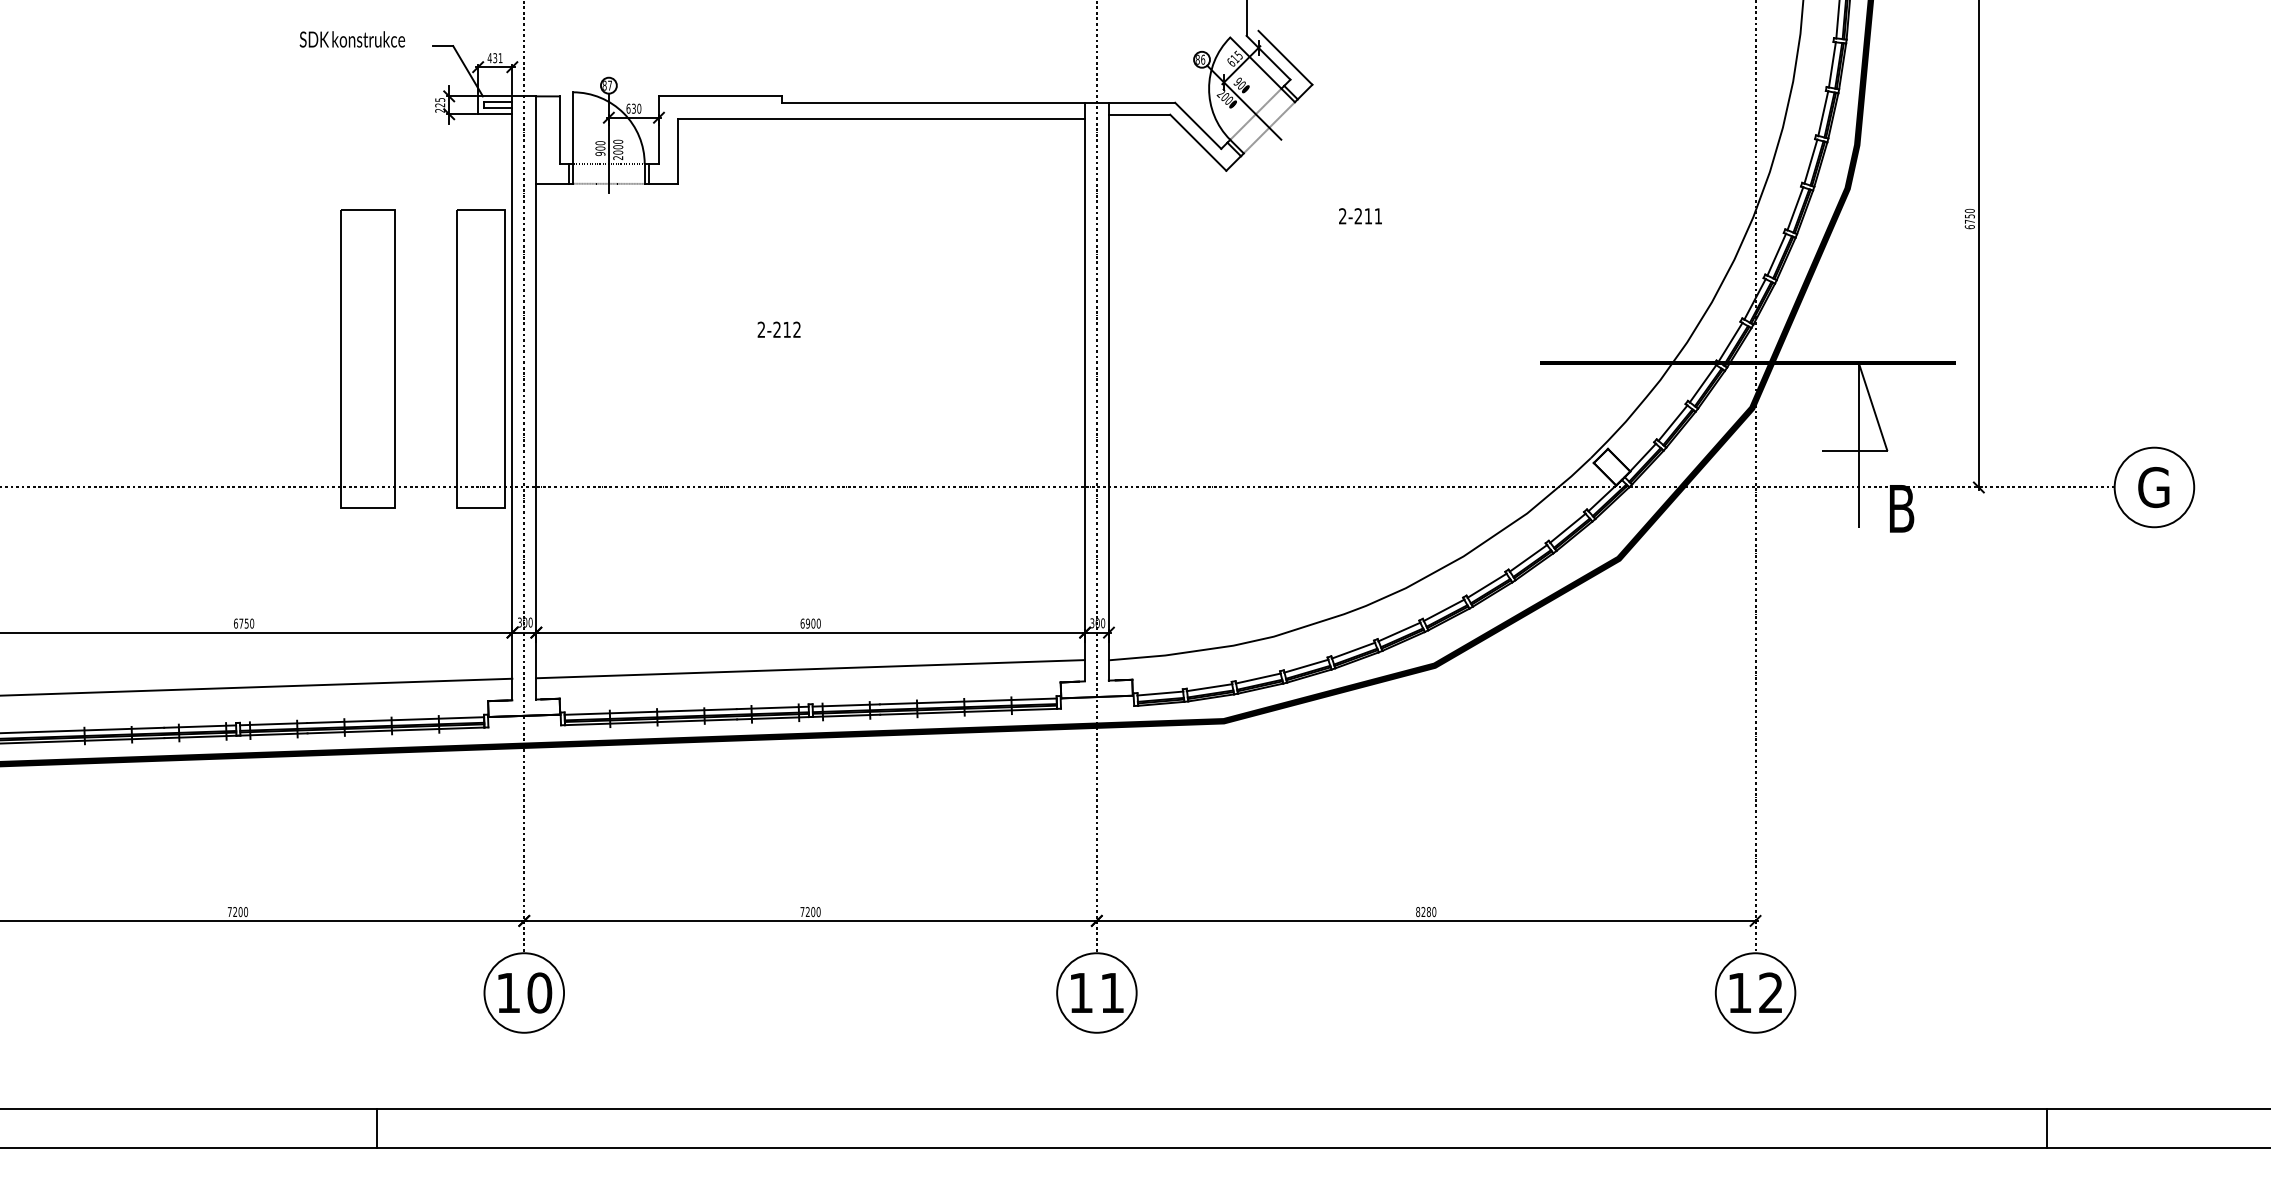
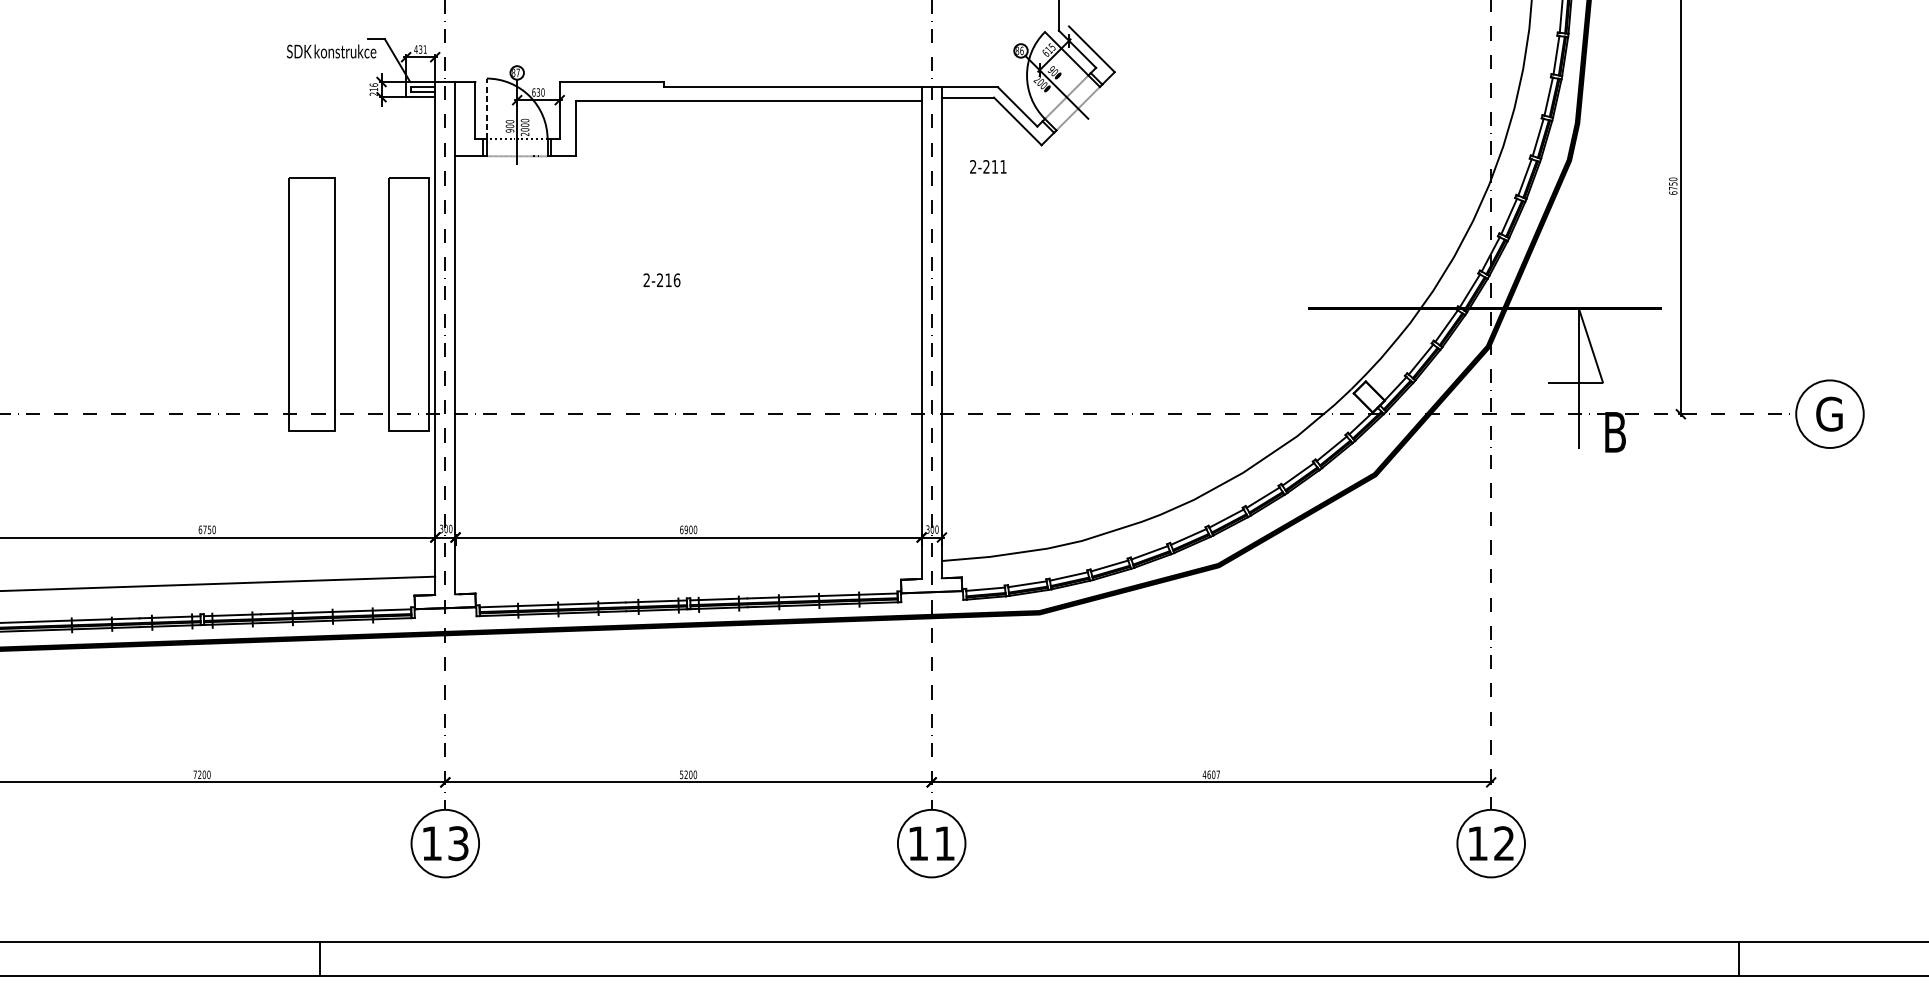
text: (352, 39) -> (331, 51), moved
text: (440, 102) -> (374, 87), 225 -> 216
line: (573, 128) -> (487, 109), solid -> dashed
text: (1360, 216) -> (988, 167), moved
text: (797, 329) -> (677, 280), 2-212 -> 2-216
line: (810, 669) -> (688, 568), removed
text: (802, 912) -> (681, 775), 7200 -> 5200
text: (1426, 912) -> (1211, 775), 8280 -> 4607
text: (539, 992) -> (458, 843), 10 -> 13

